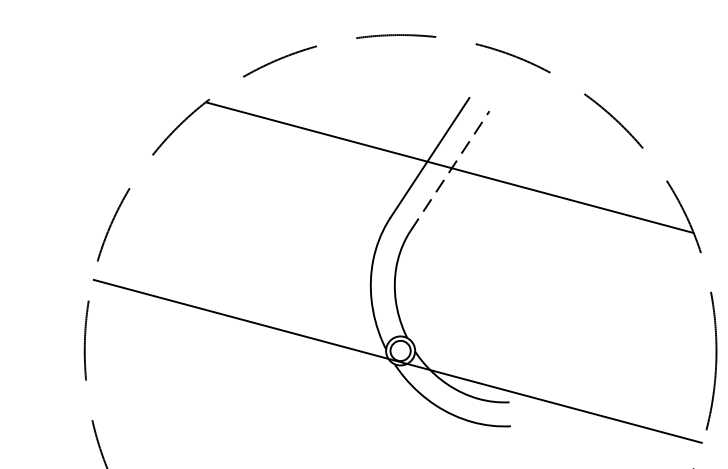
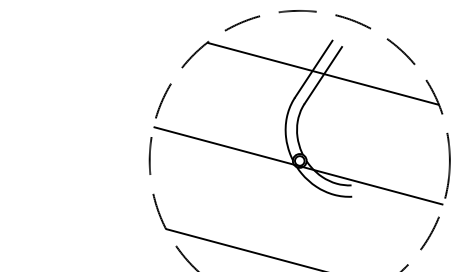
line: (450, 171) -> (323, 75), dashed -> solid

